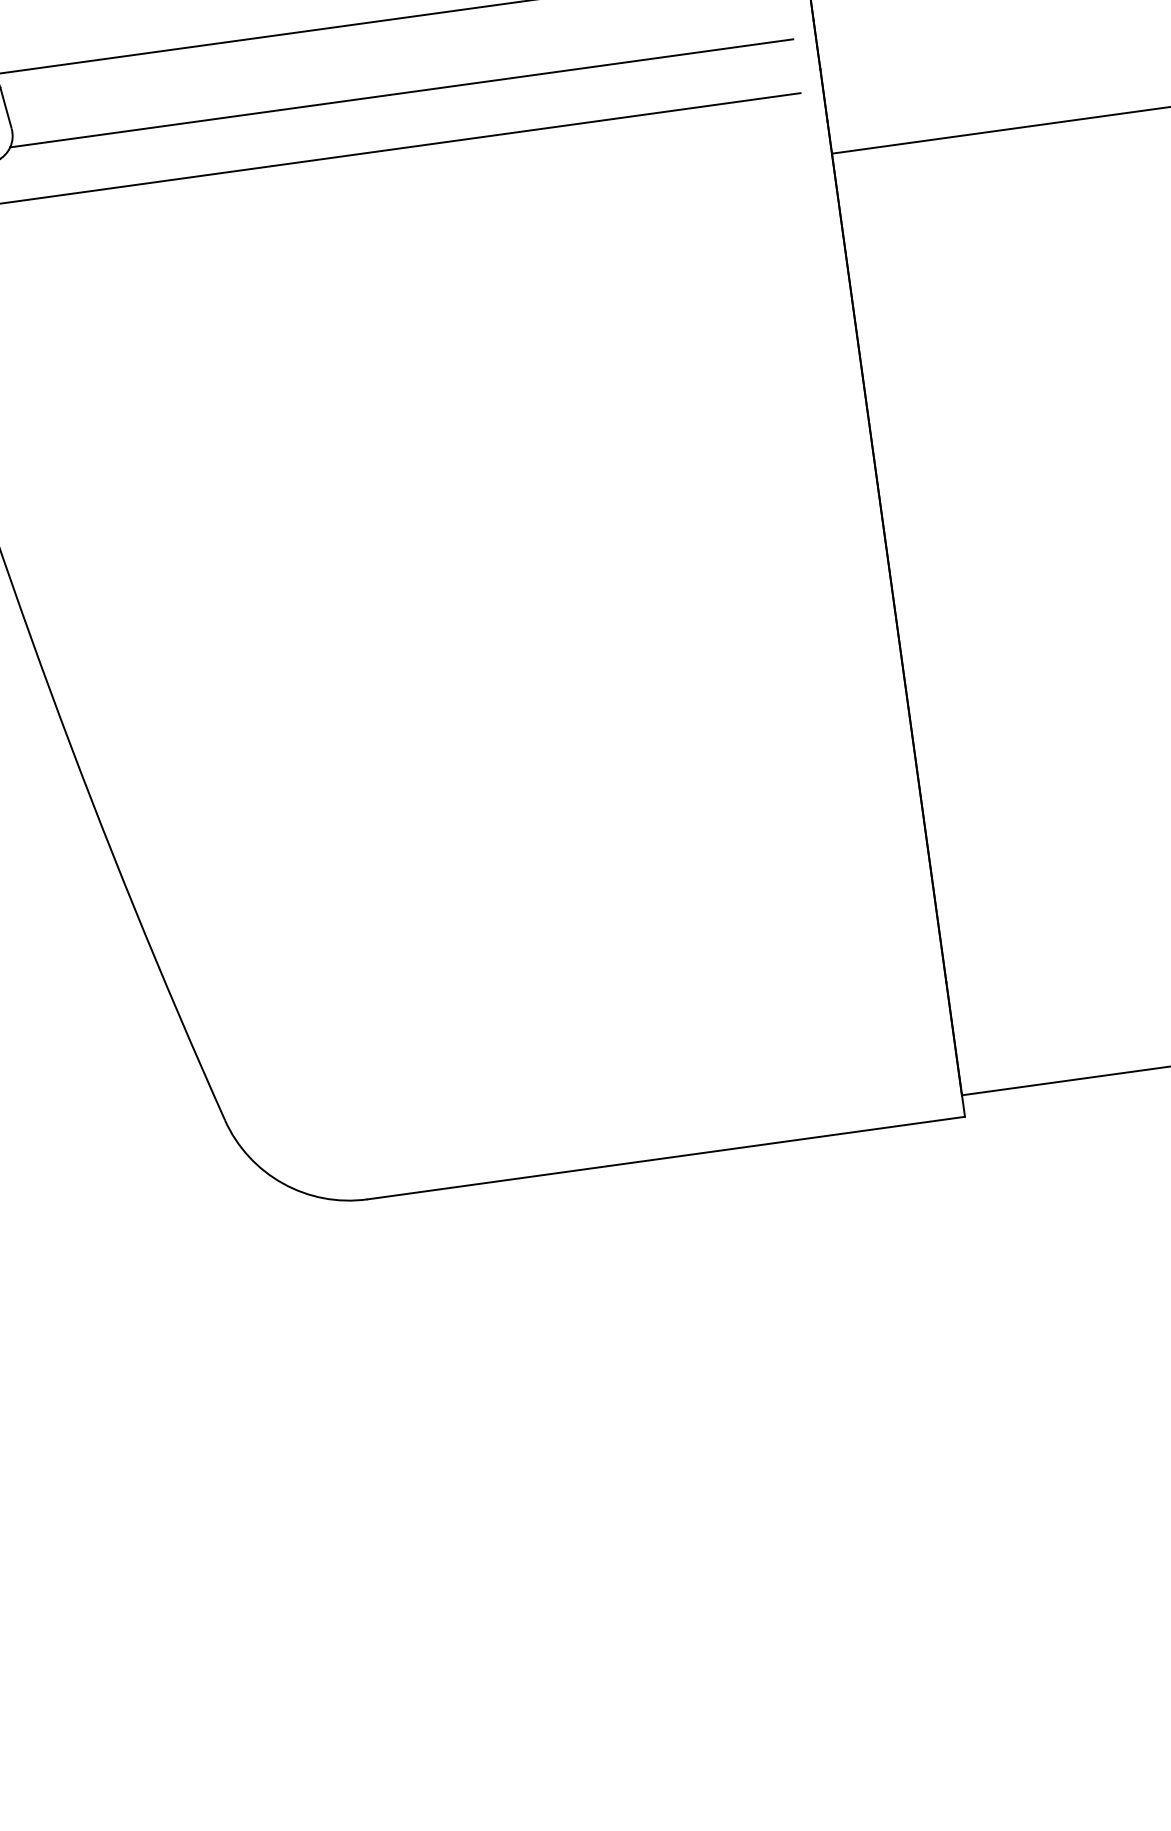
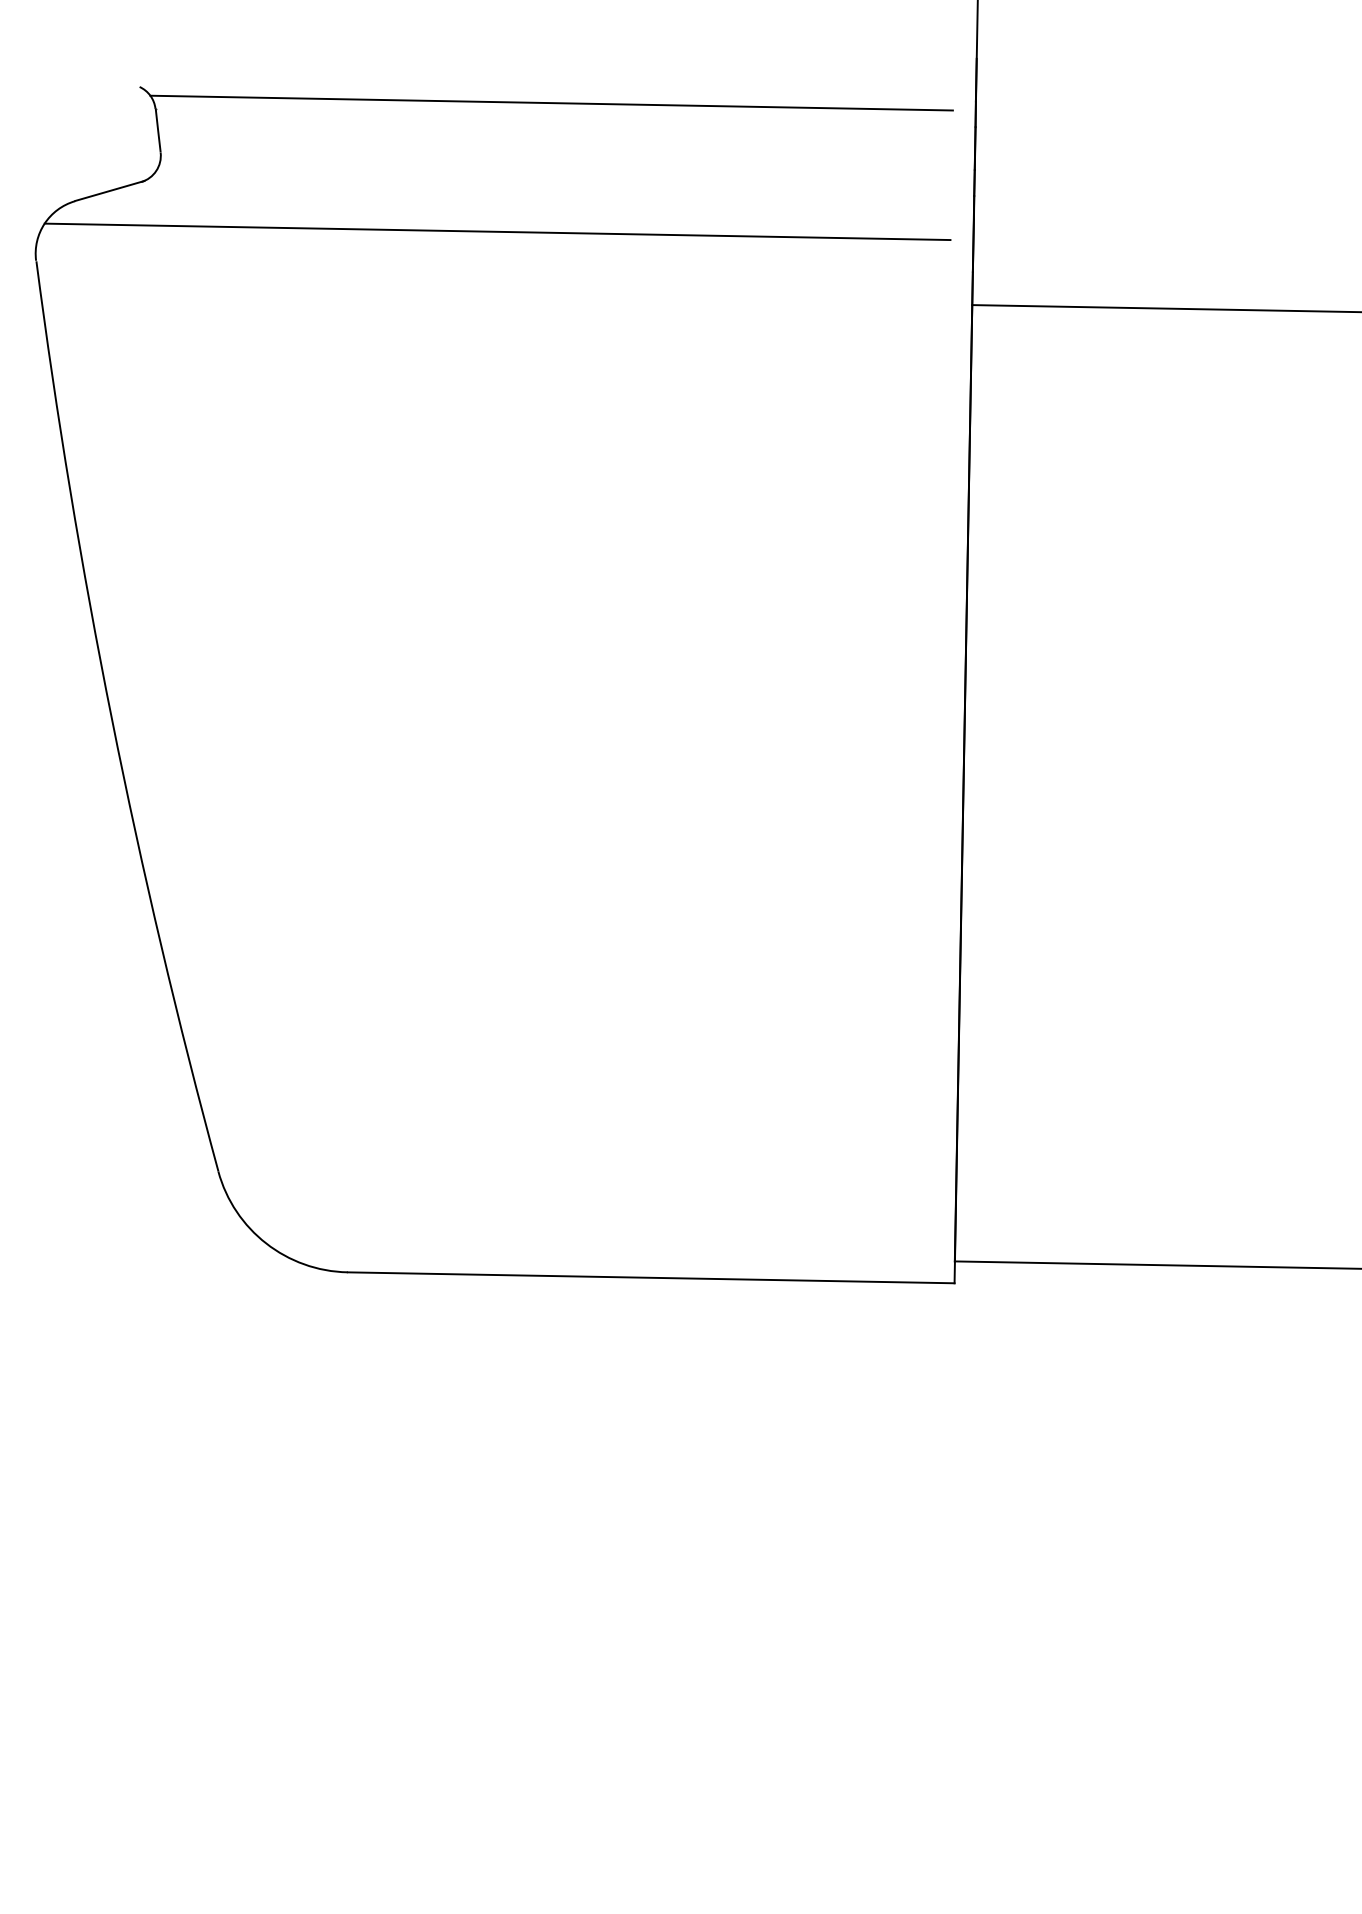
line: (401, 92) -> (553, 177), removed

